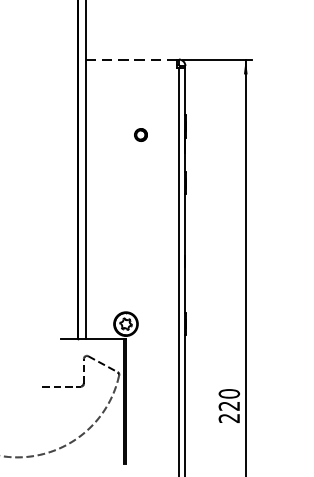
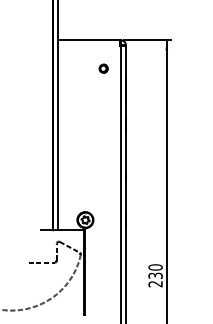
line: (131, 59) -> (89, 40), dashed -> solid
part: (140, 134) -> (103, 68), moved
text: (229, 405) -> (155, 275), 220 -> 230

